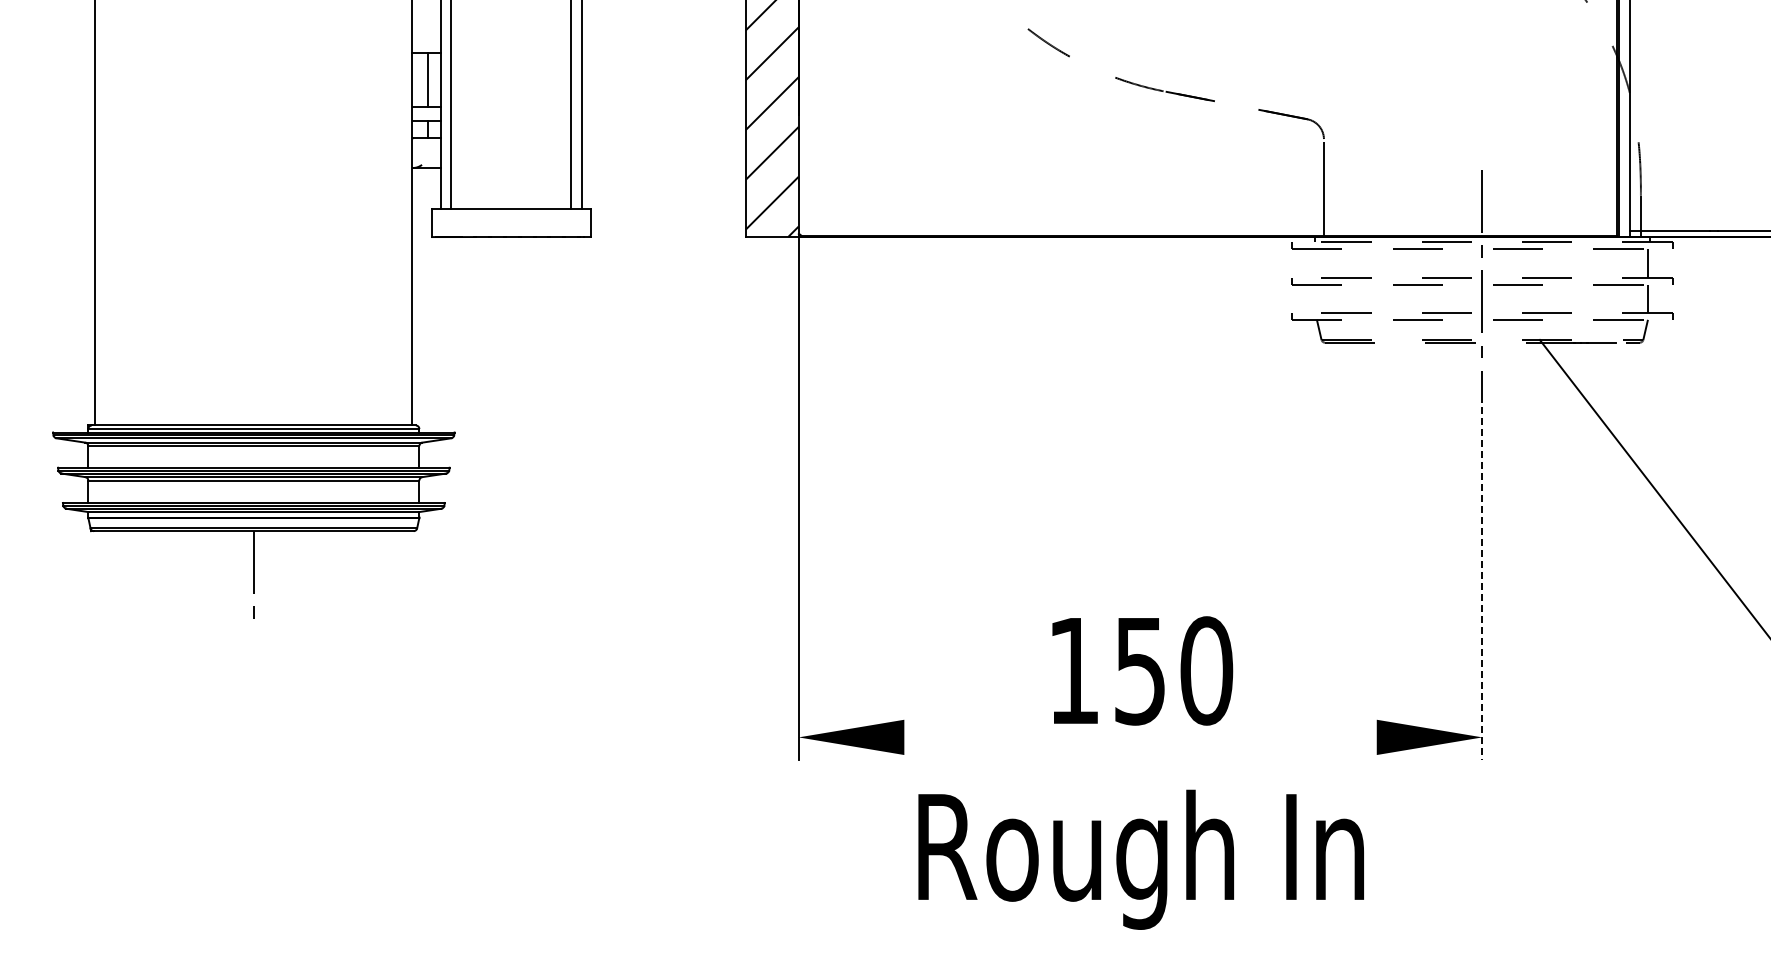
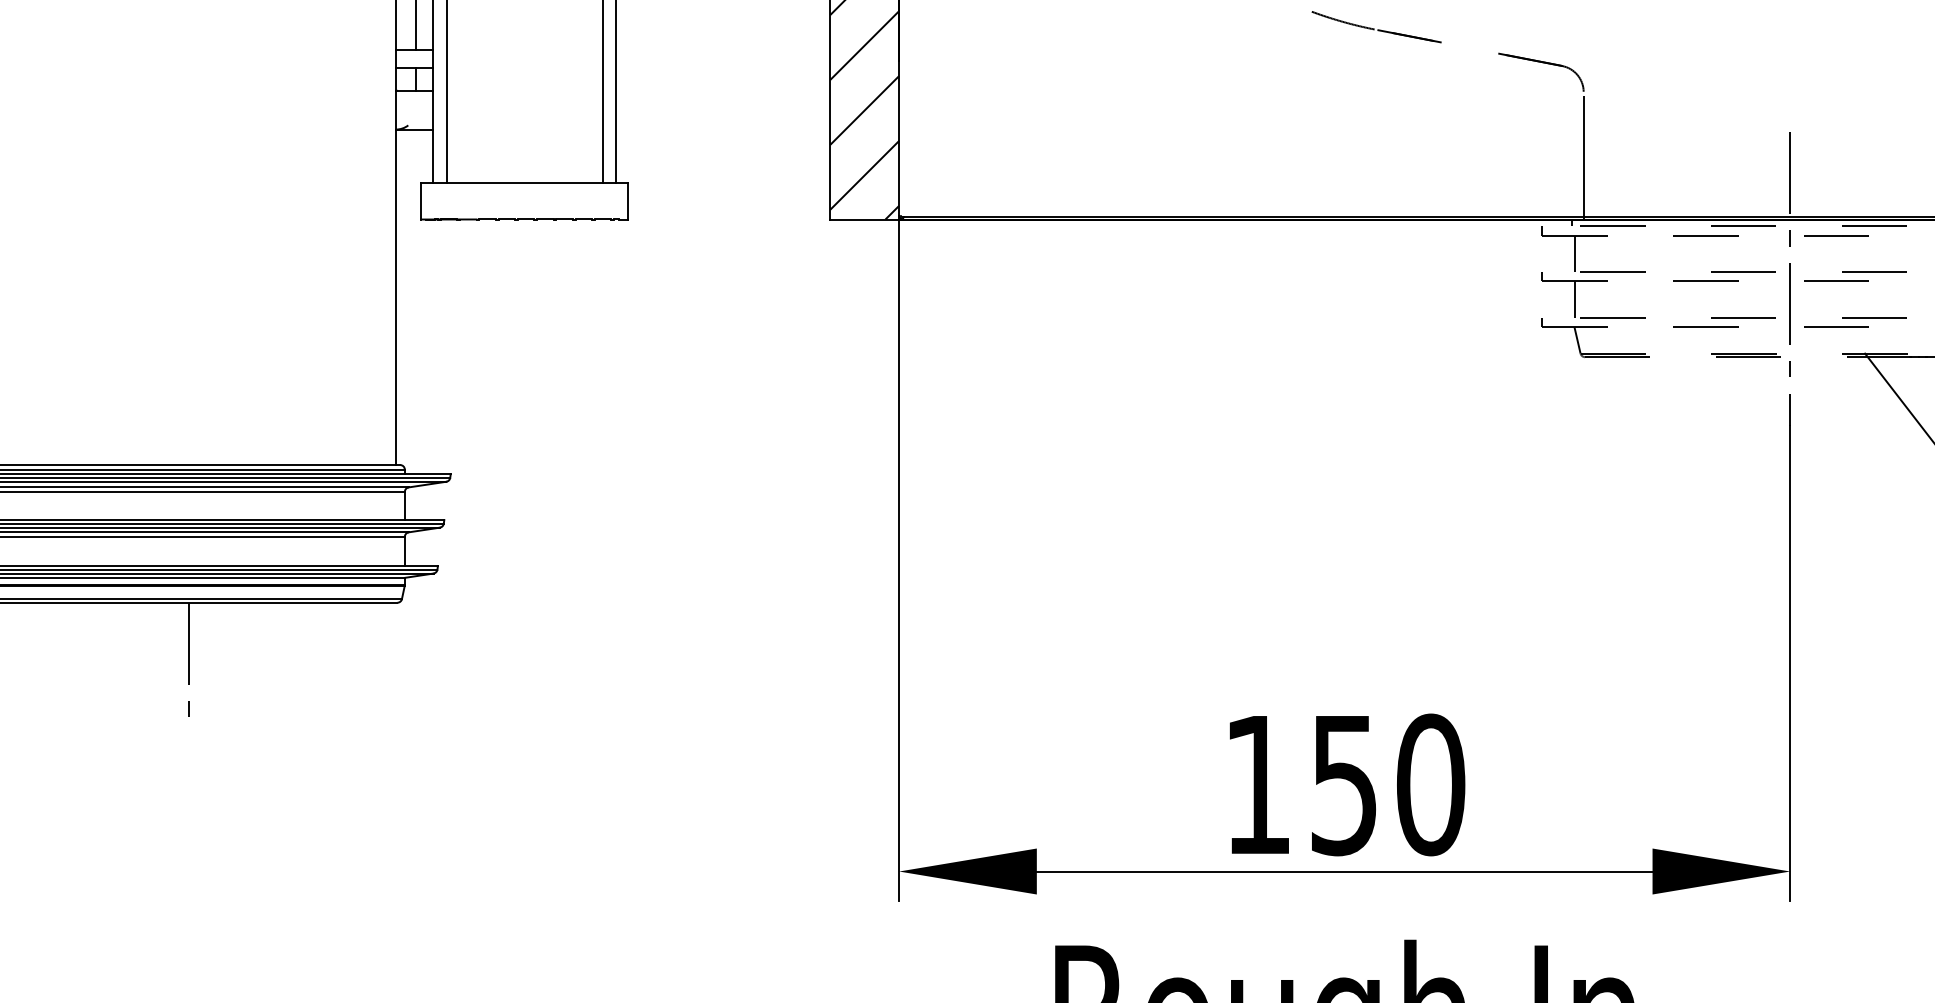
line: (1316, 263) -> (1573, 253), added
line: (1316, 298) -> (1573, 299), added
line: (1482, 578) -> (1790, 664), dashed -> solid
line: (1140, 737) -> (1344, 871), added

